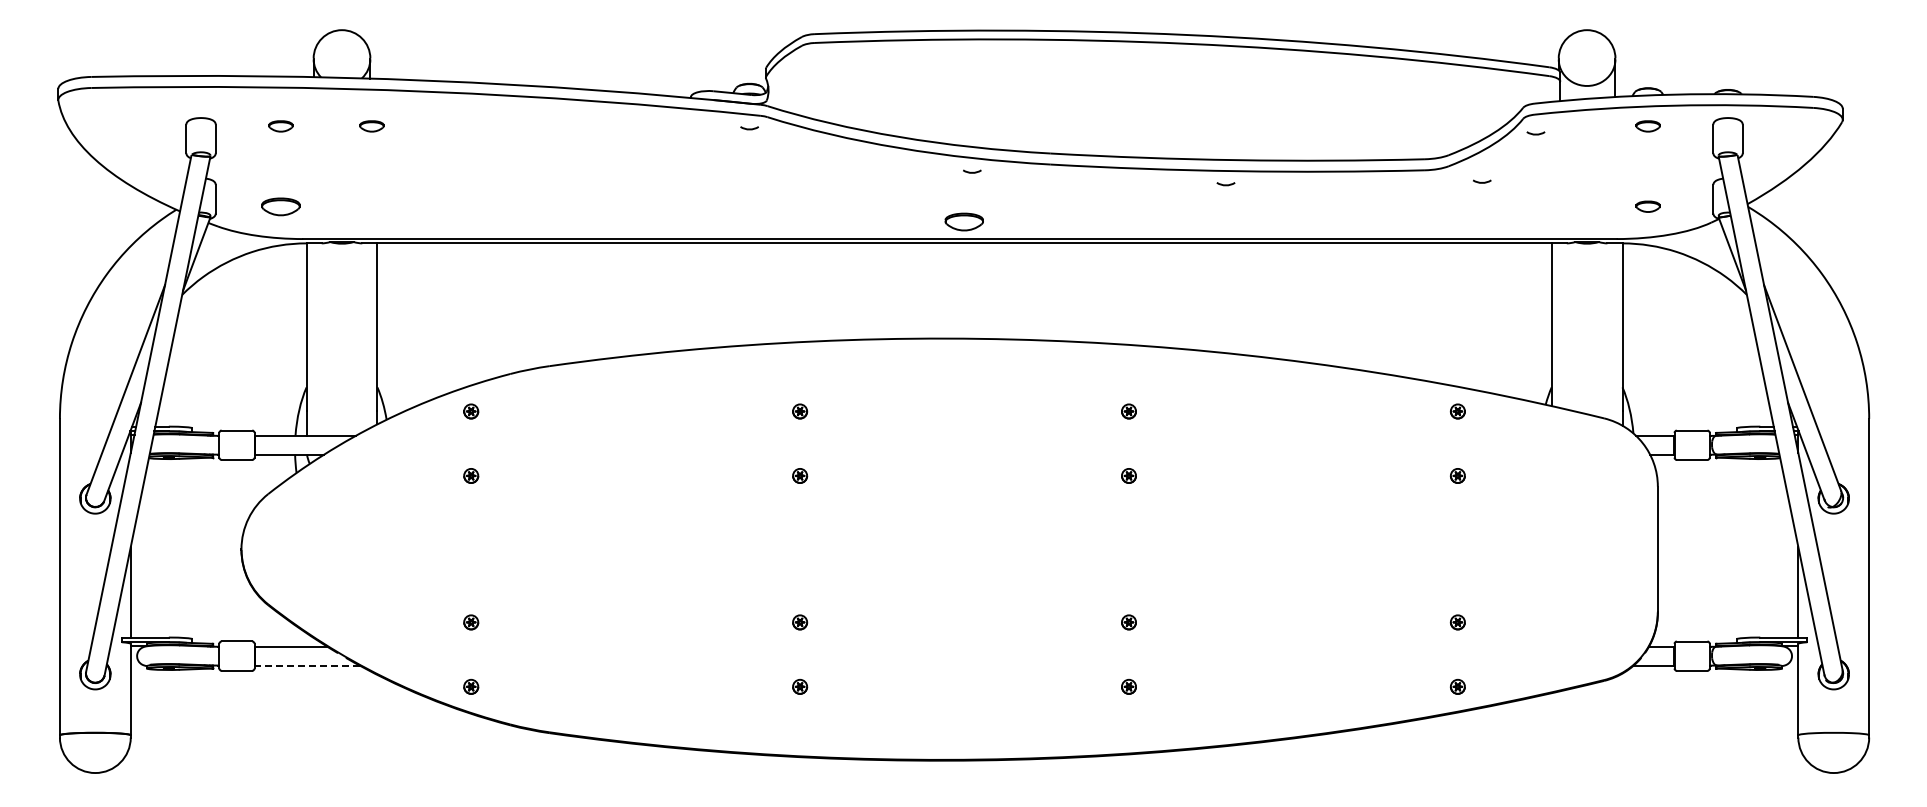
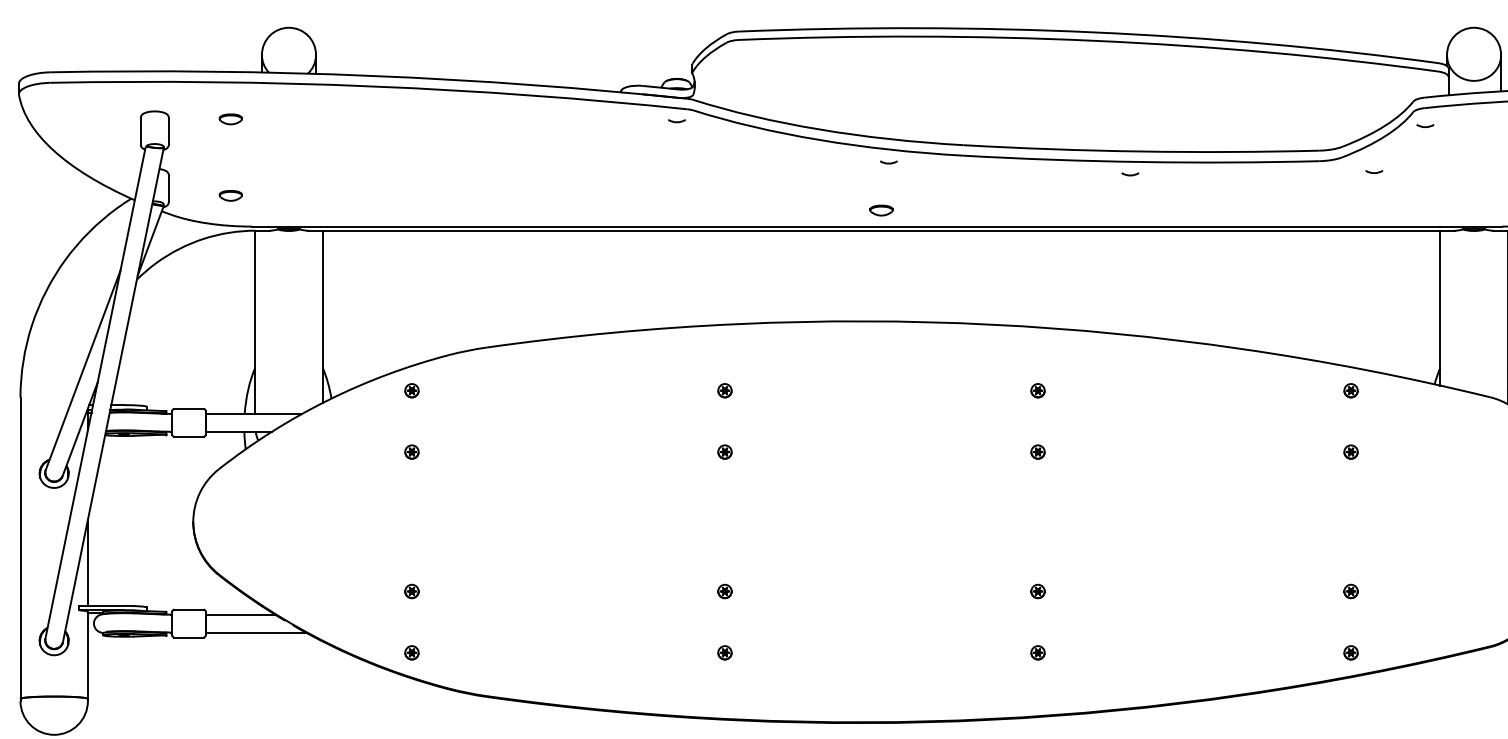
part: (371, 126) -> (317, 119), removed
part: (280, 206) -> (230, 195), size x0.62
part: (964, 222) -> (881, 210), size x0.62
line: (306, 665) -> (255, 632), dashed -> solid

